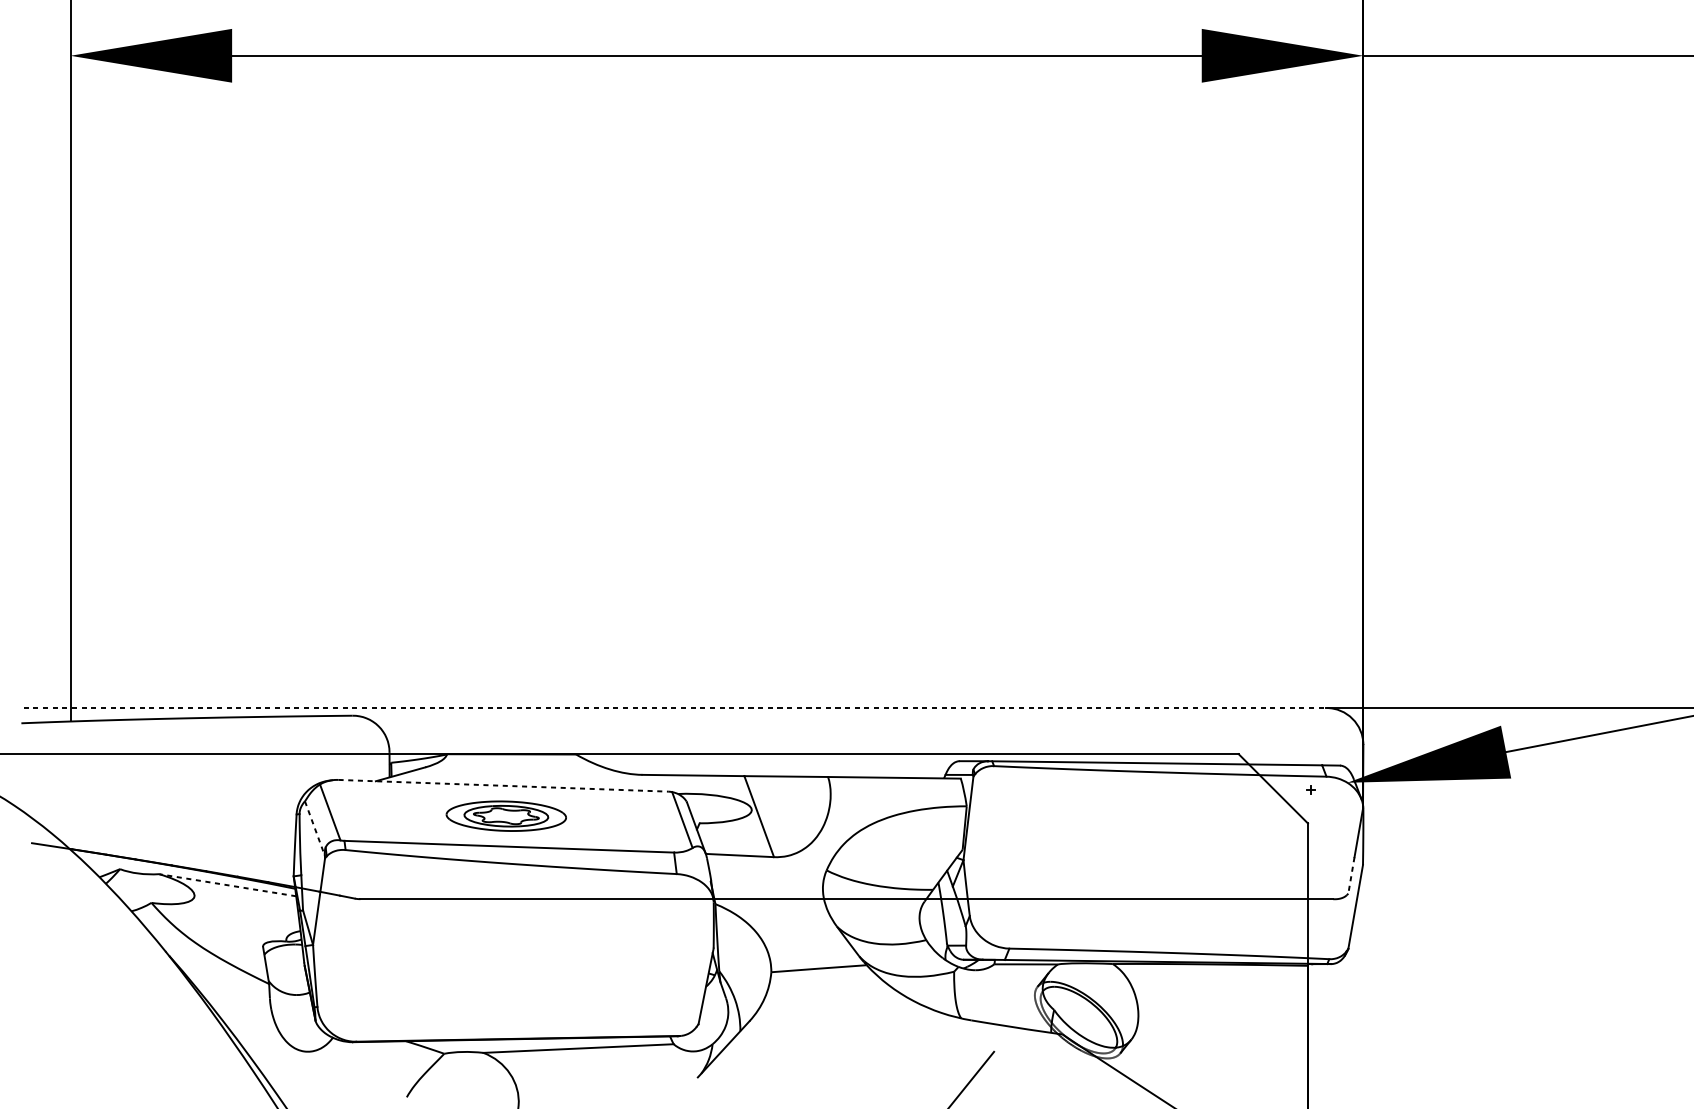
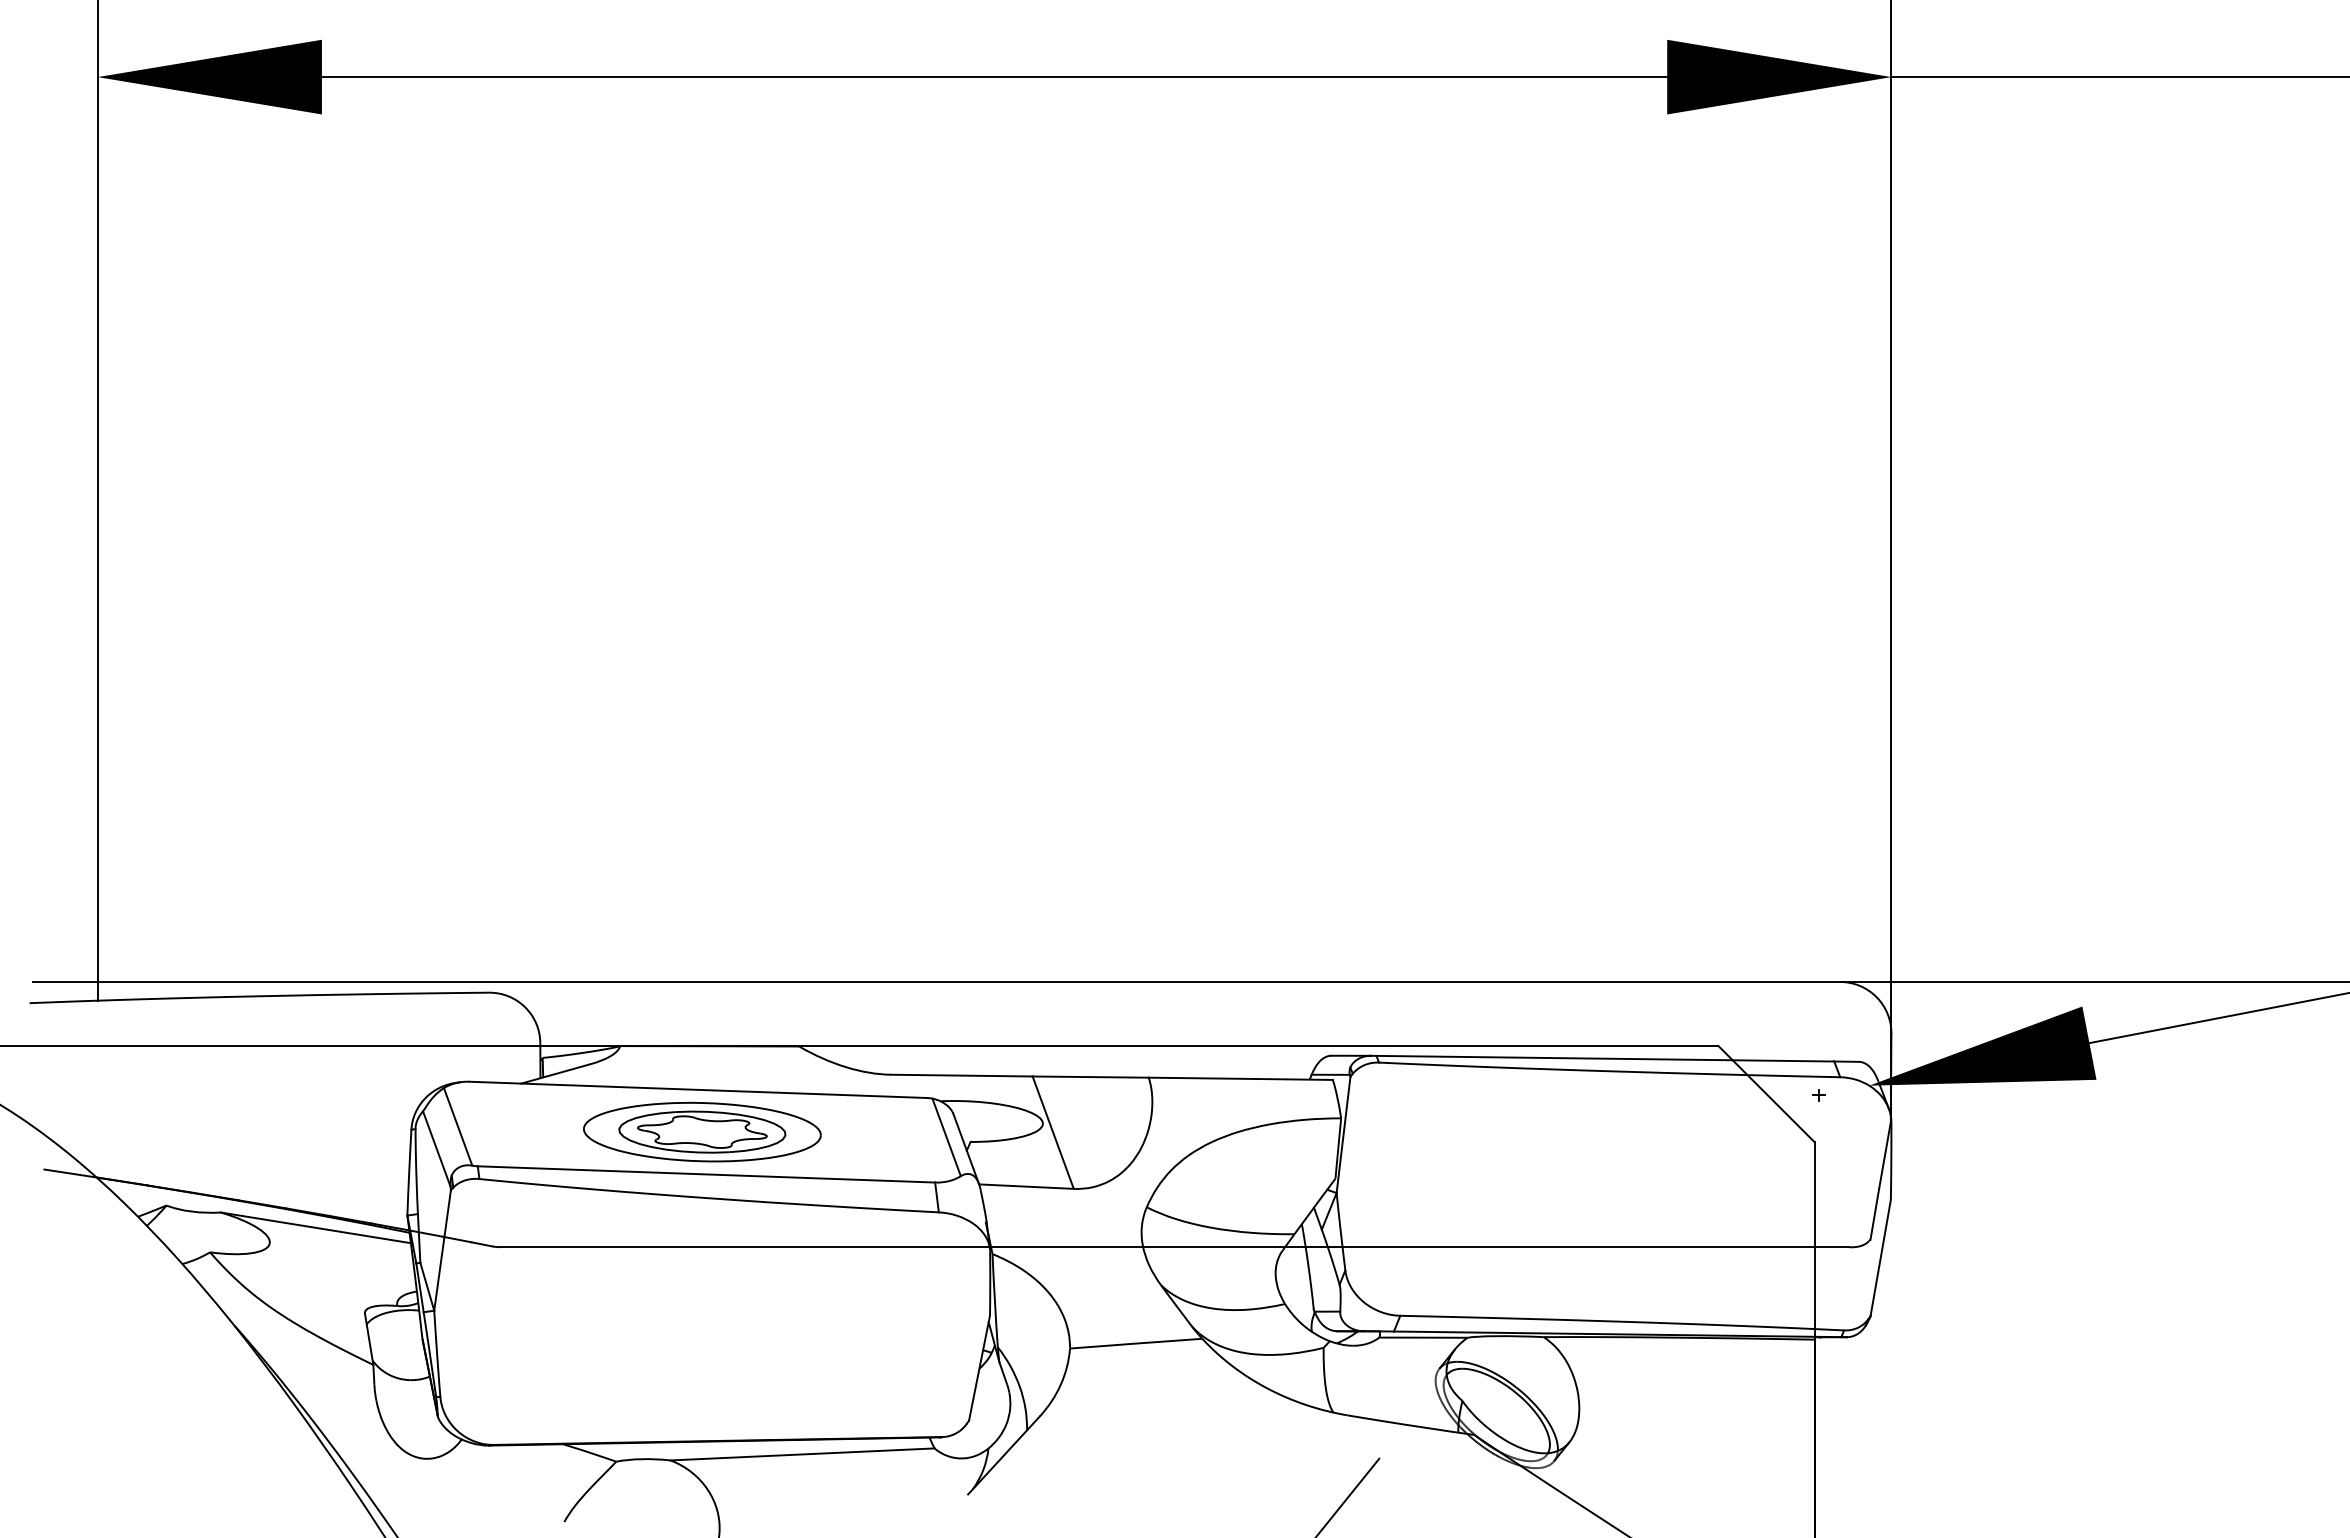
line: (675, 707) -> (936, 981), dashed -> solid
line: (503, 785) -> (698, 1089), dashed -> solid
part: (506, 815) -> (702, 1131), size x1.43
line: (314, 828) -> (436, 1149), dashed -> solid
line: (1351, 875) -> (1874, 1214), dashed -> solid
line: (227, 884) -> (315, 1227), dashed -> solid

